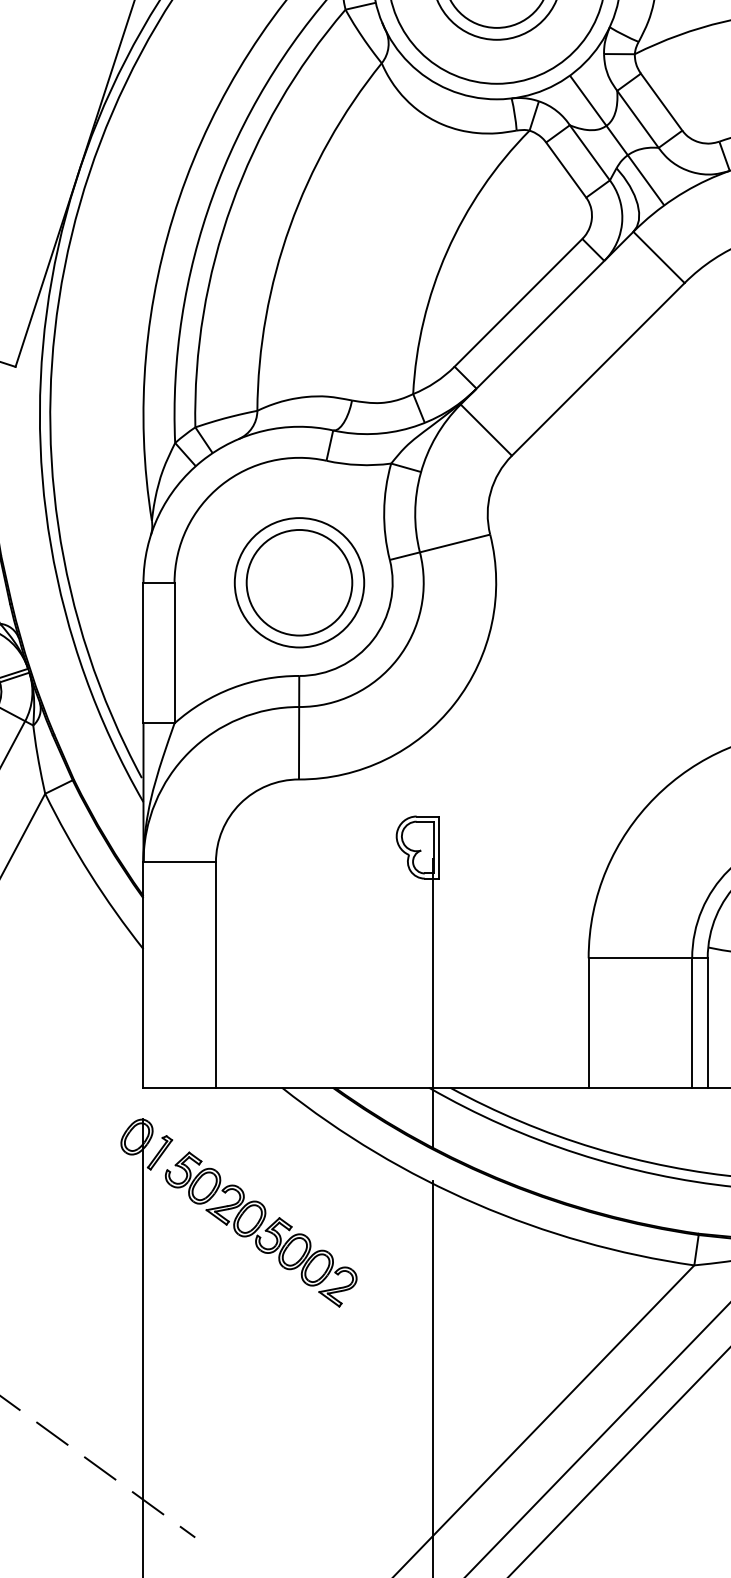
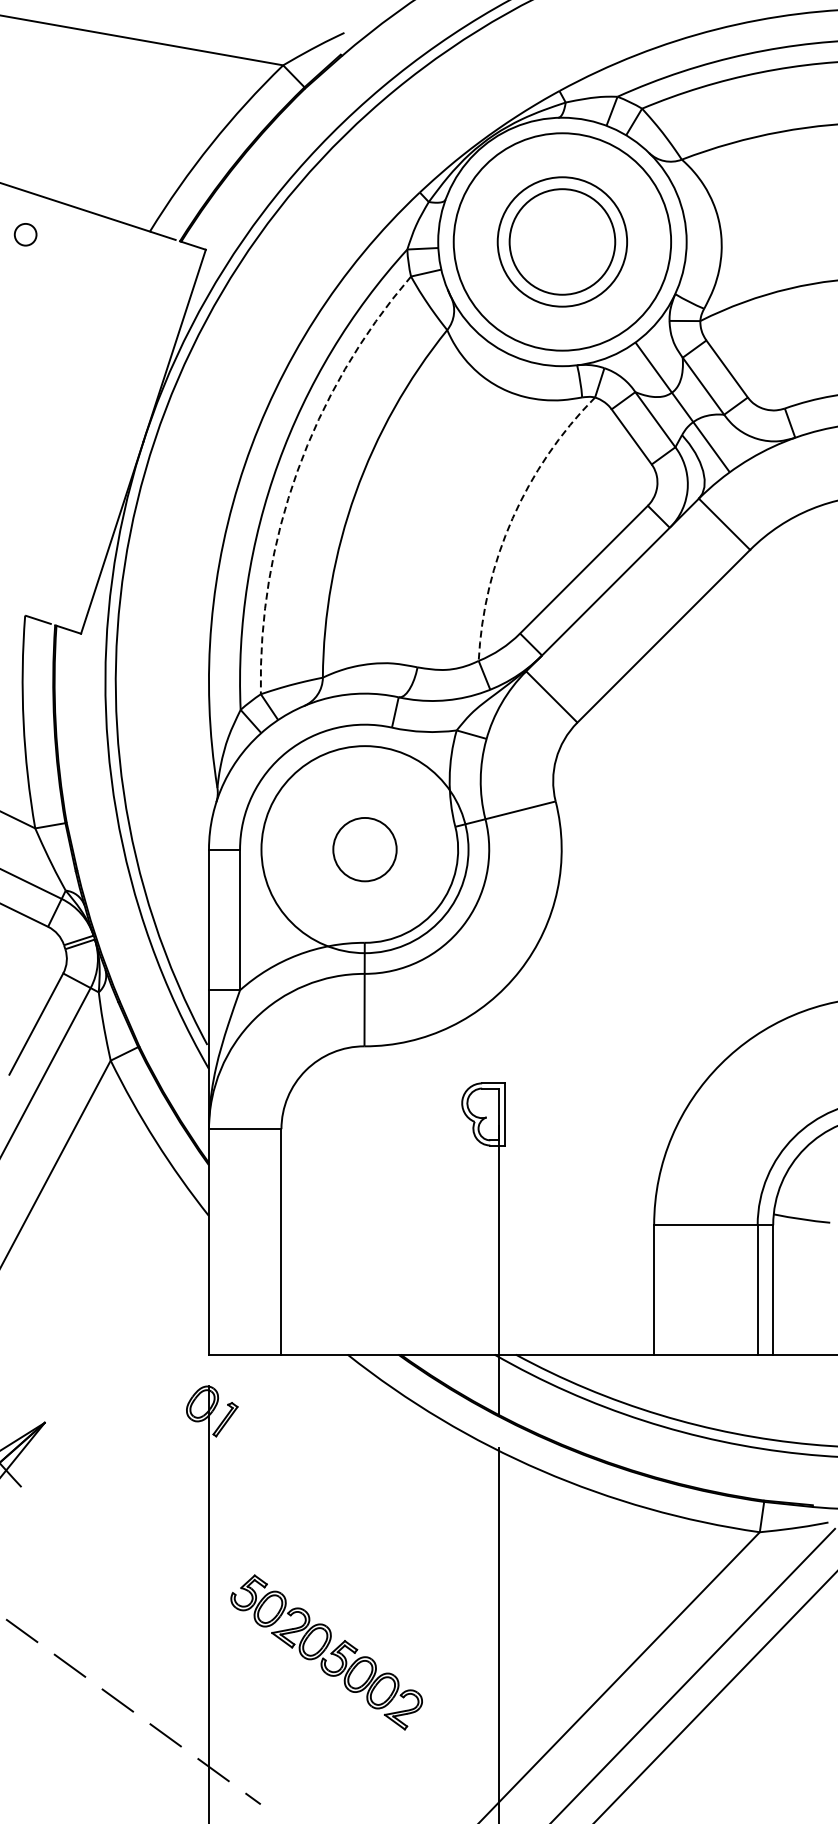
arc: (232, 204) -> (297, 471), solid -> dashed
arc: (447, 251) -> (512, 518), solid -> dashed
circle: (299, 582) -> (364, 849), size x0.6
circle: (299, 582) -> (364, 849), size x1.6
part: (261, 1229) -> (326, 1652), moved

